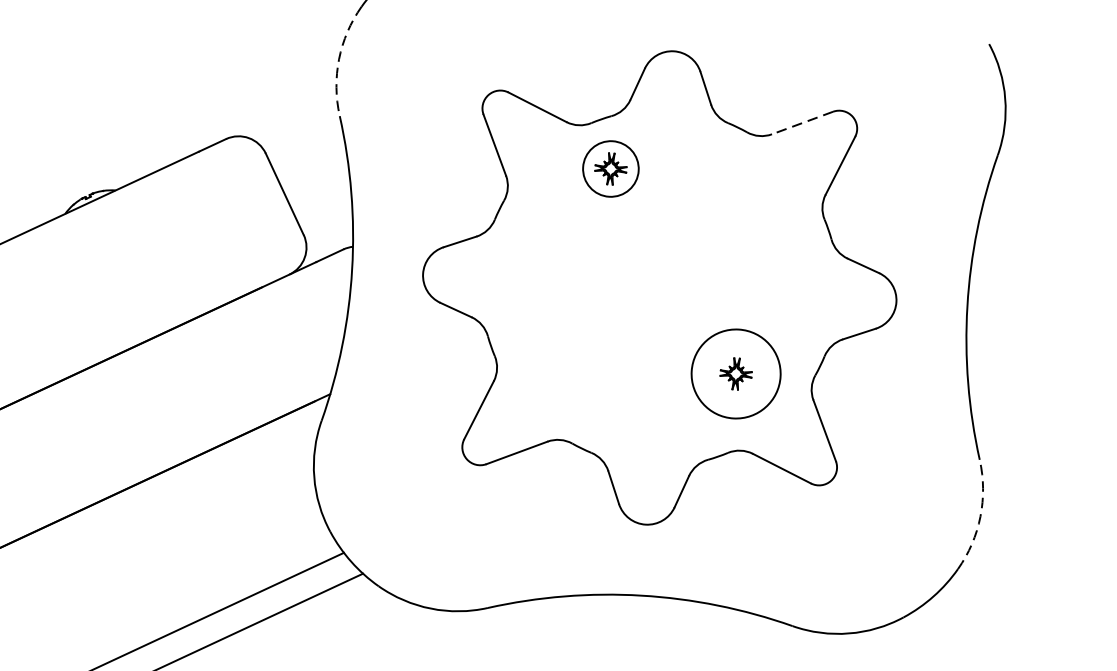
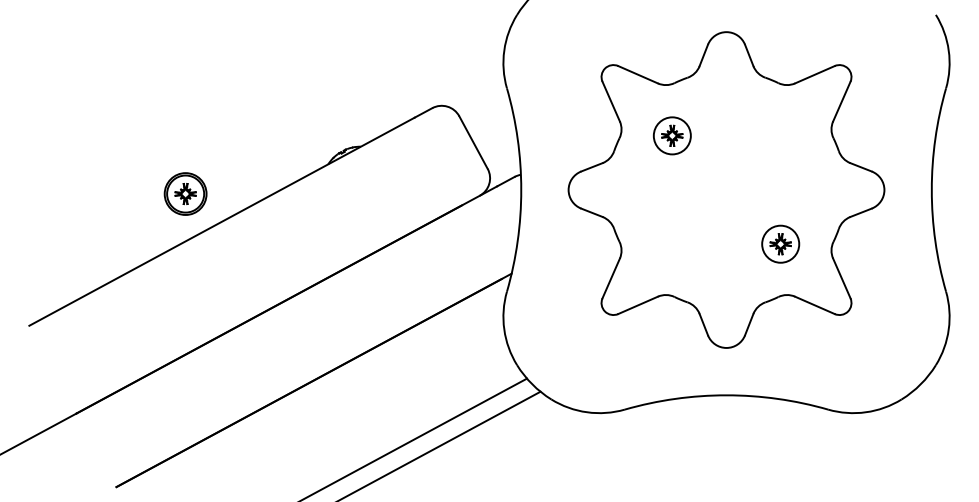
arc: (339, 59) -> (504, 50), dashed -> solid
line: (801, 122) -> (814, 74), dashed -> solid
part: (609, 168) -> (671, 135), moved
circle: (735, 372) -> (780, 243), size x0.62
arc: (980, 516) -> (948, 329), dashed -> solid

